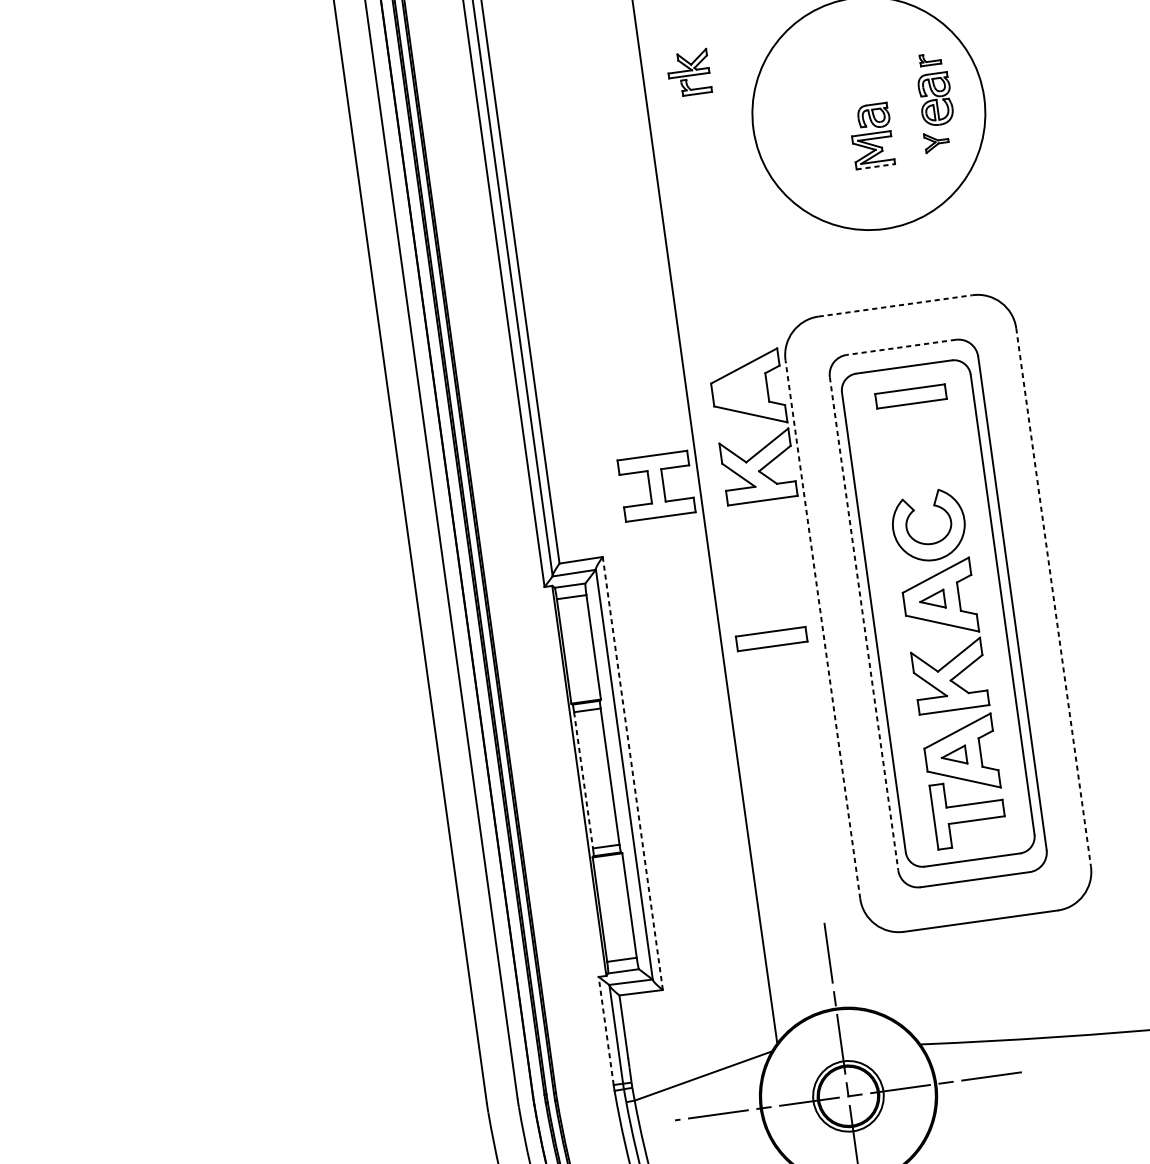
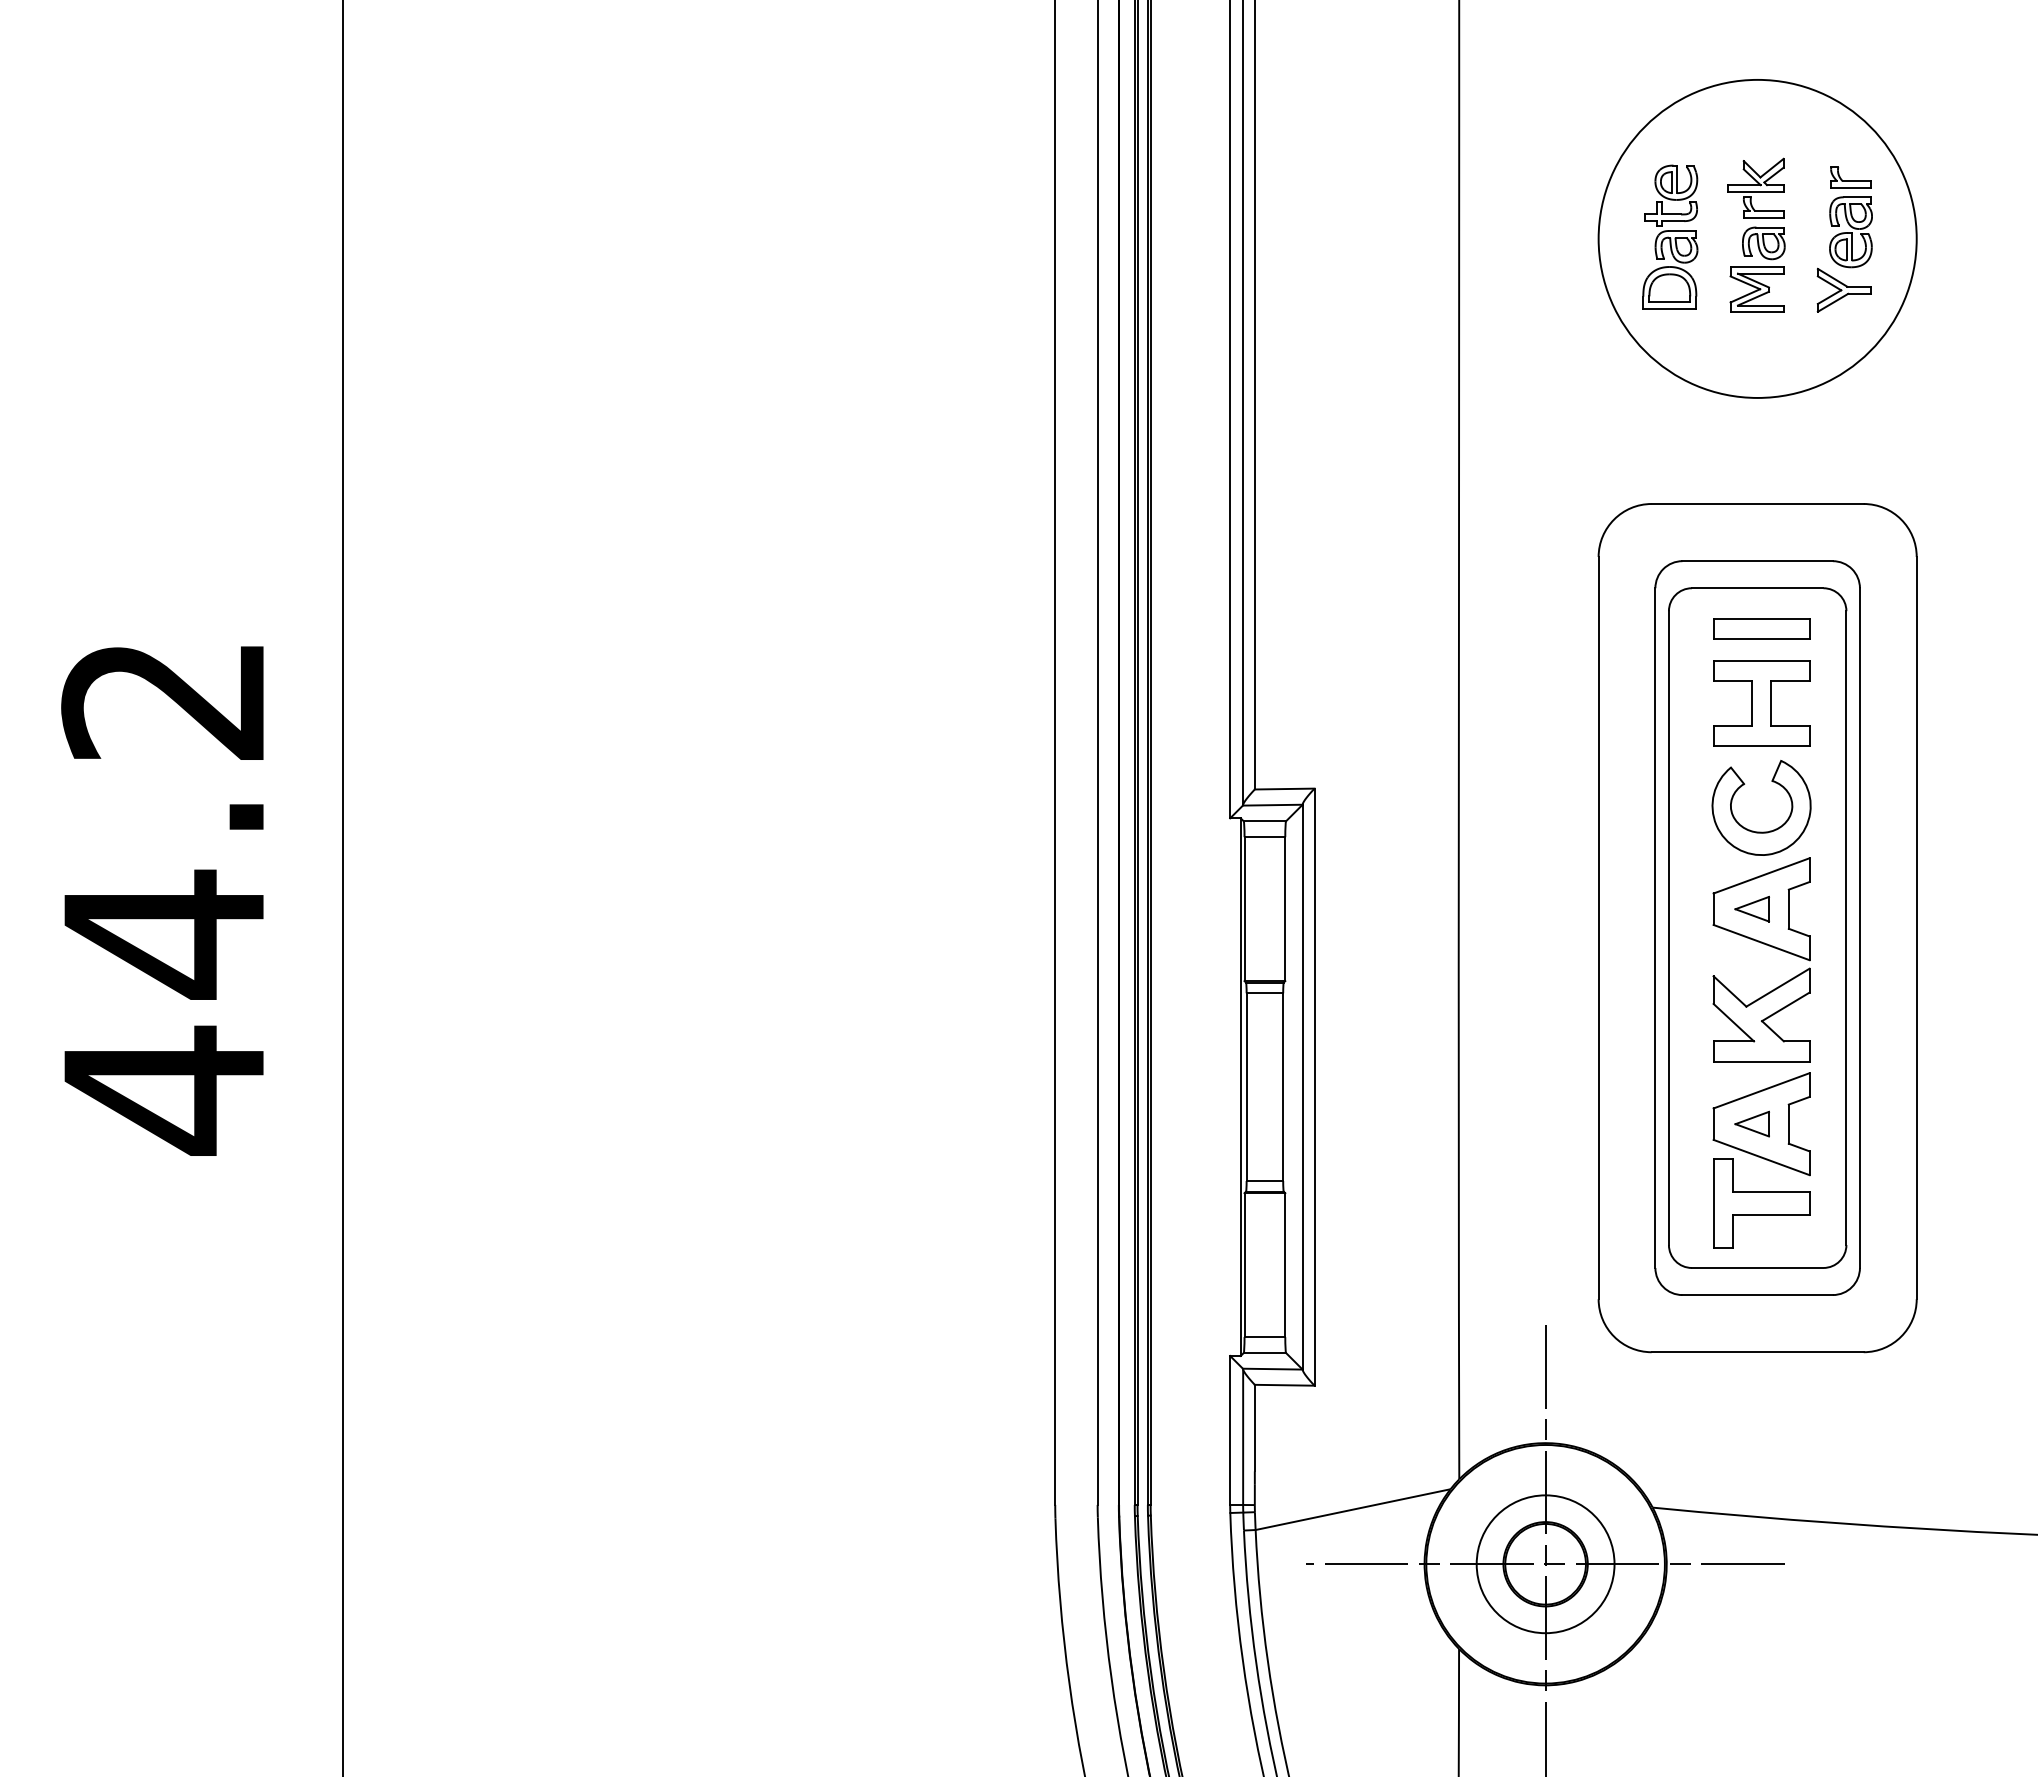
part: (930, 59) -> (1850, 177), size x1.43
part: (688, 72) -> (1755, 187), moved
part: (805, 120) -> (1670, 236), added
part: (936, 141) -> (1843, 289), size x1.67
line: (876, 167) -> (1757, 312), dashed -> solid
line: (896, 306) -> (1758, 504), dashed -> solid
line: (901, 347) -> (1757, 561), dashed -> solid
part: (756, 416) -> (1548, 627), removed
part: (656, 486) -> (1761, 703), moved
line: (1053, 597) -> (1916, 928), dashed -> solid
line: (864, 624) -> (1655, 928), dashed -> solid
line: (822, 629) -> (1598, 927), dashed -> solid
part: (771, 638) -> (1527, 930), removed
line: (632, 773) -> (1314, 1087), dashed -> solid
line: (583, 780) -> (1246, 1087), dashed -> solid
line: (606, 1030) -> (1230, 1429), dashed -> solid
circle: (848, 1096) -> (1545, 1564), size x1.43

